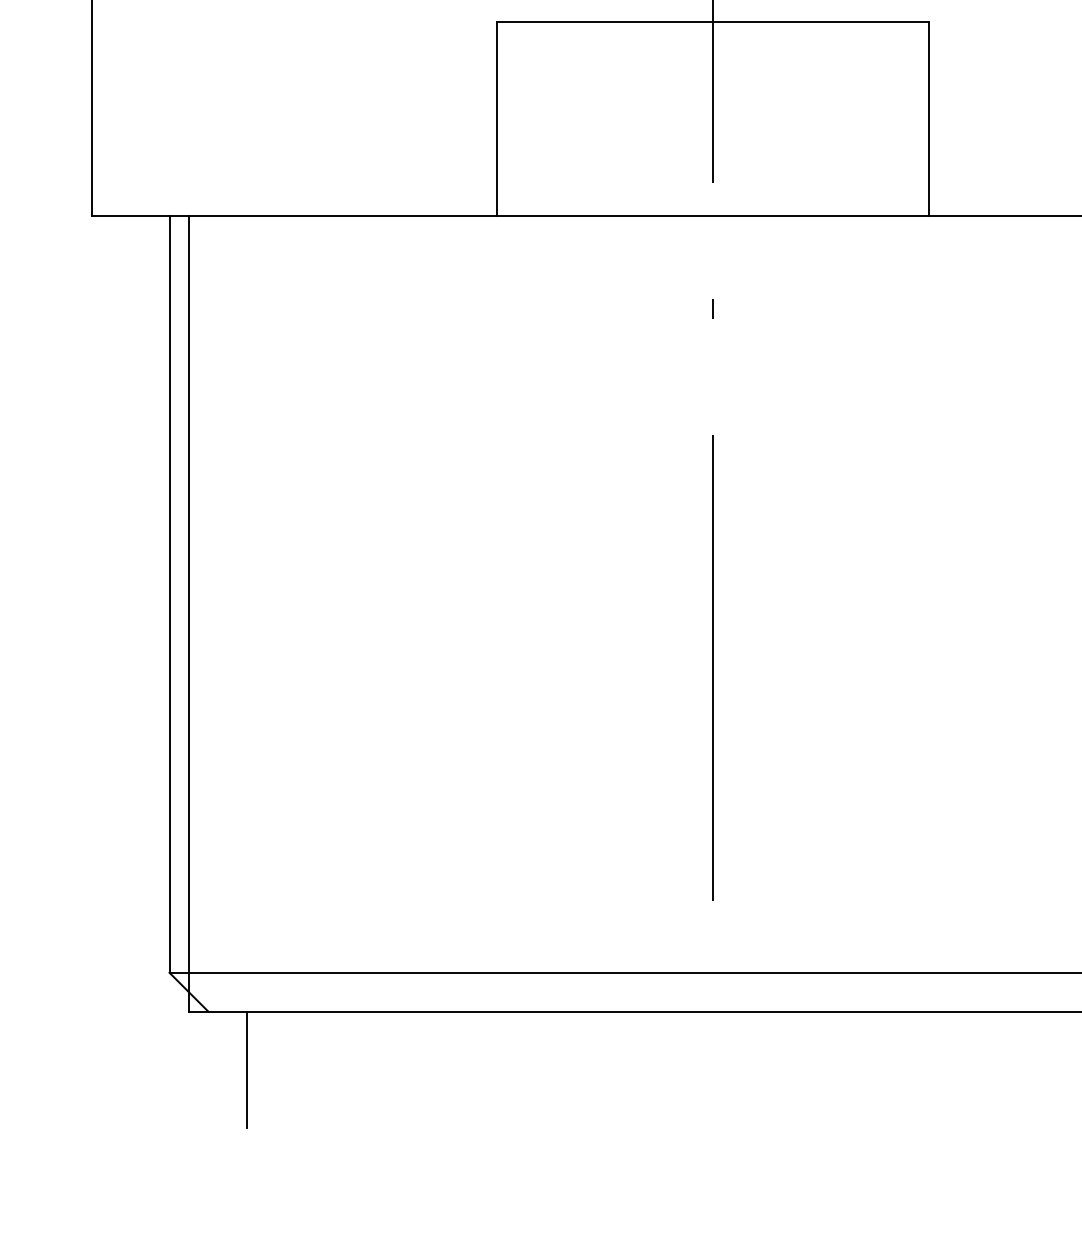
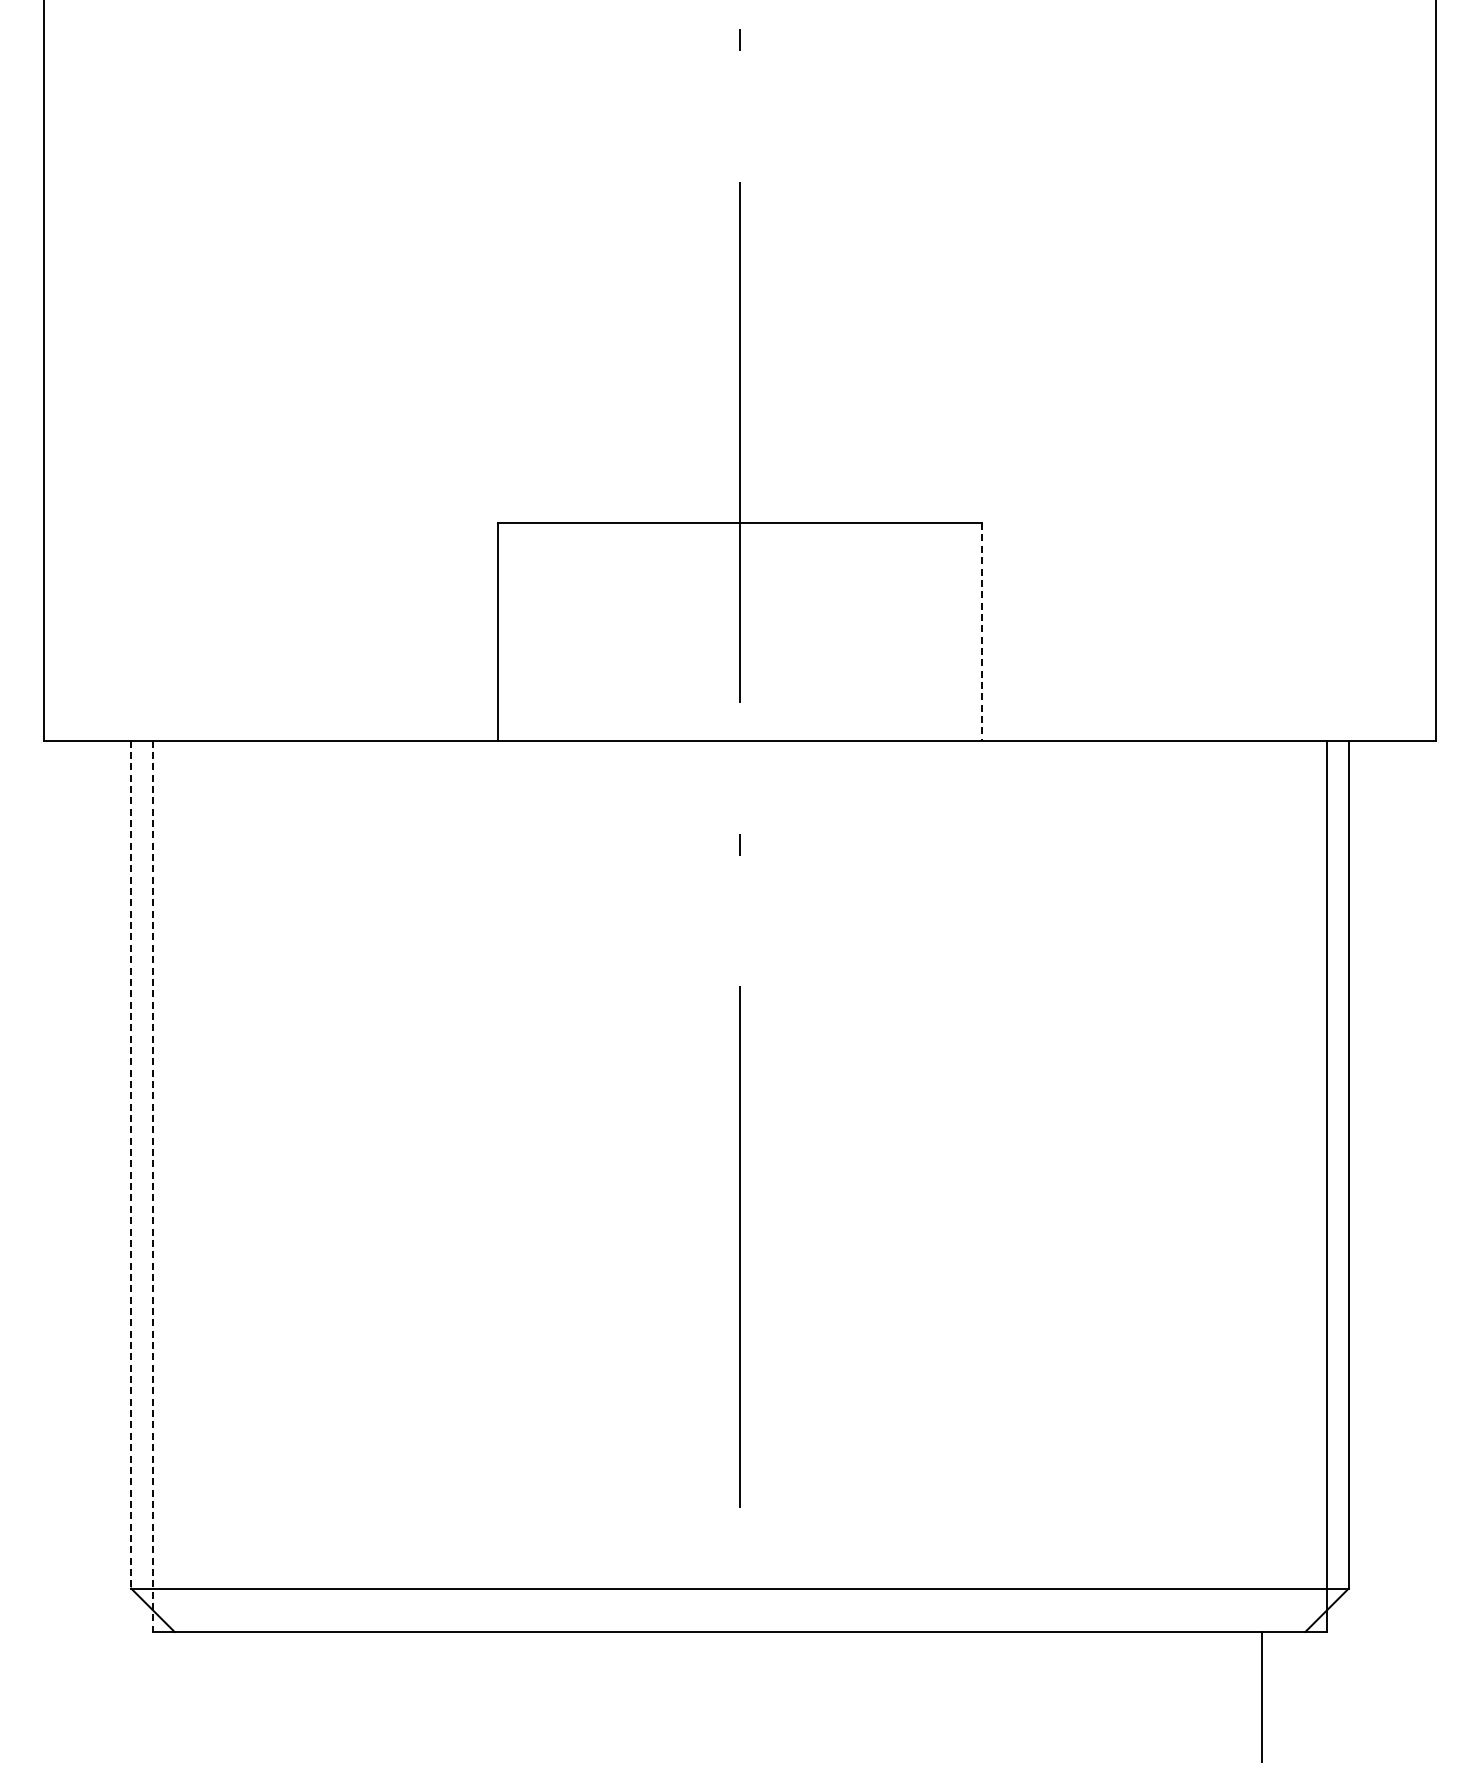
line: (929, 118) -> (982, 631), solid -> dashed
line: (169, 594) -> (131, 1164), solid -> dashed
line: (188, 614) -> (152, 1186), solid -> dashed
line: (247, 1070) -> (218, 1697), removed

